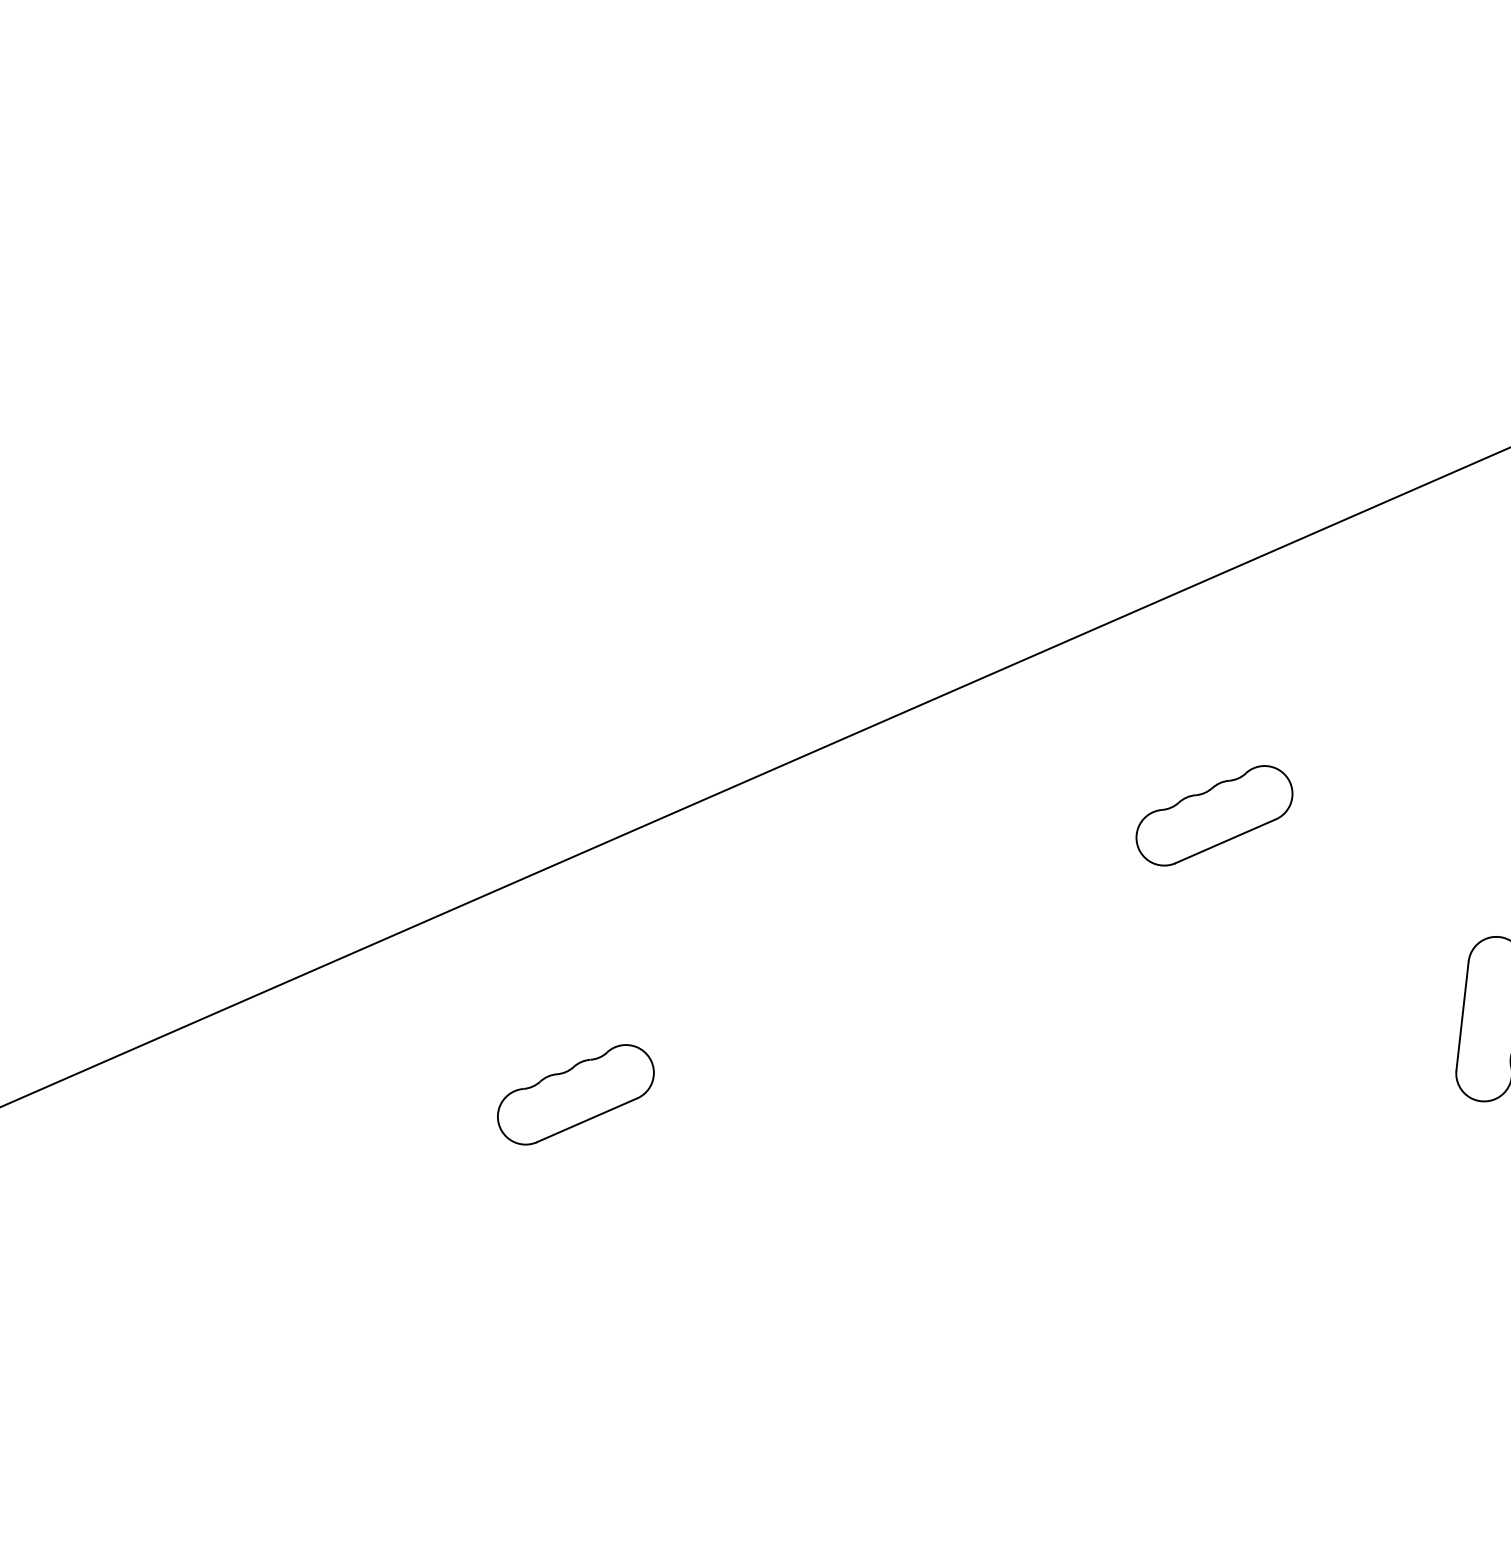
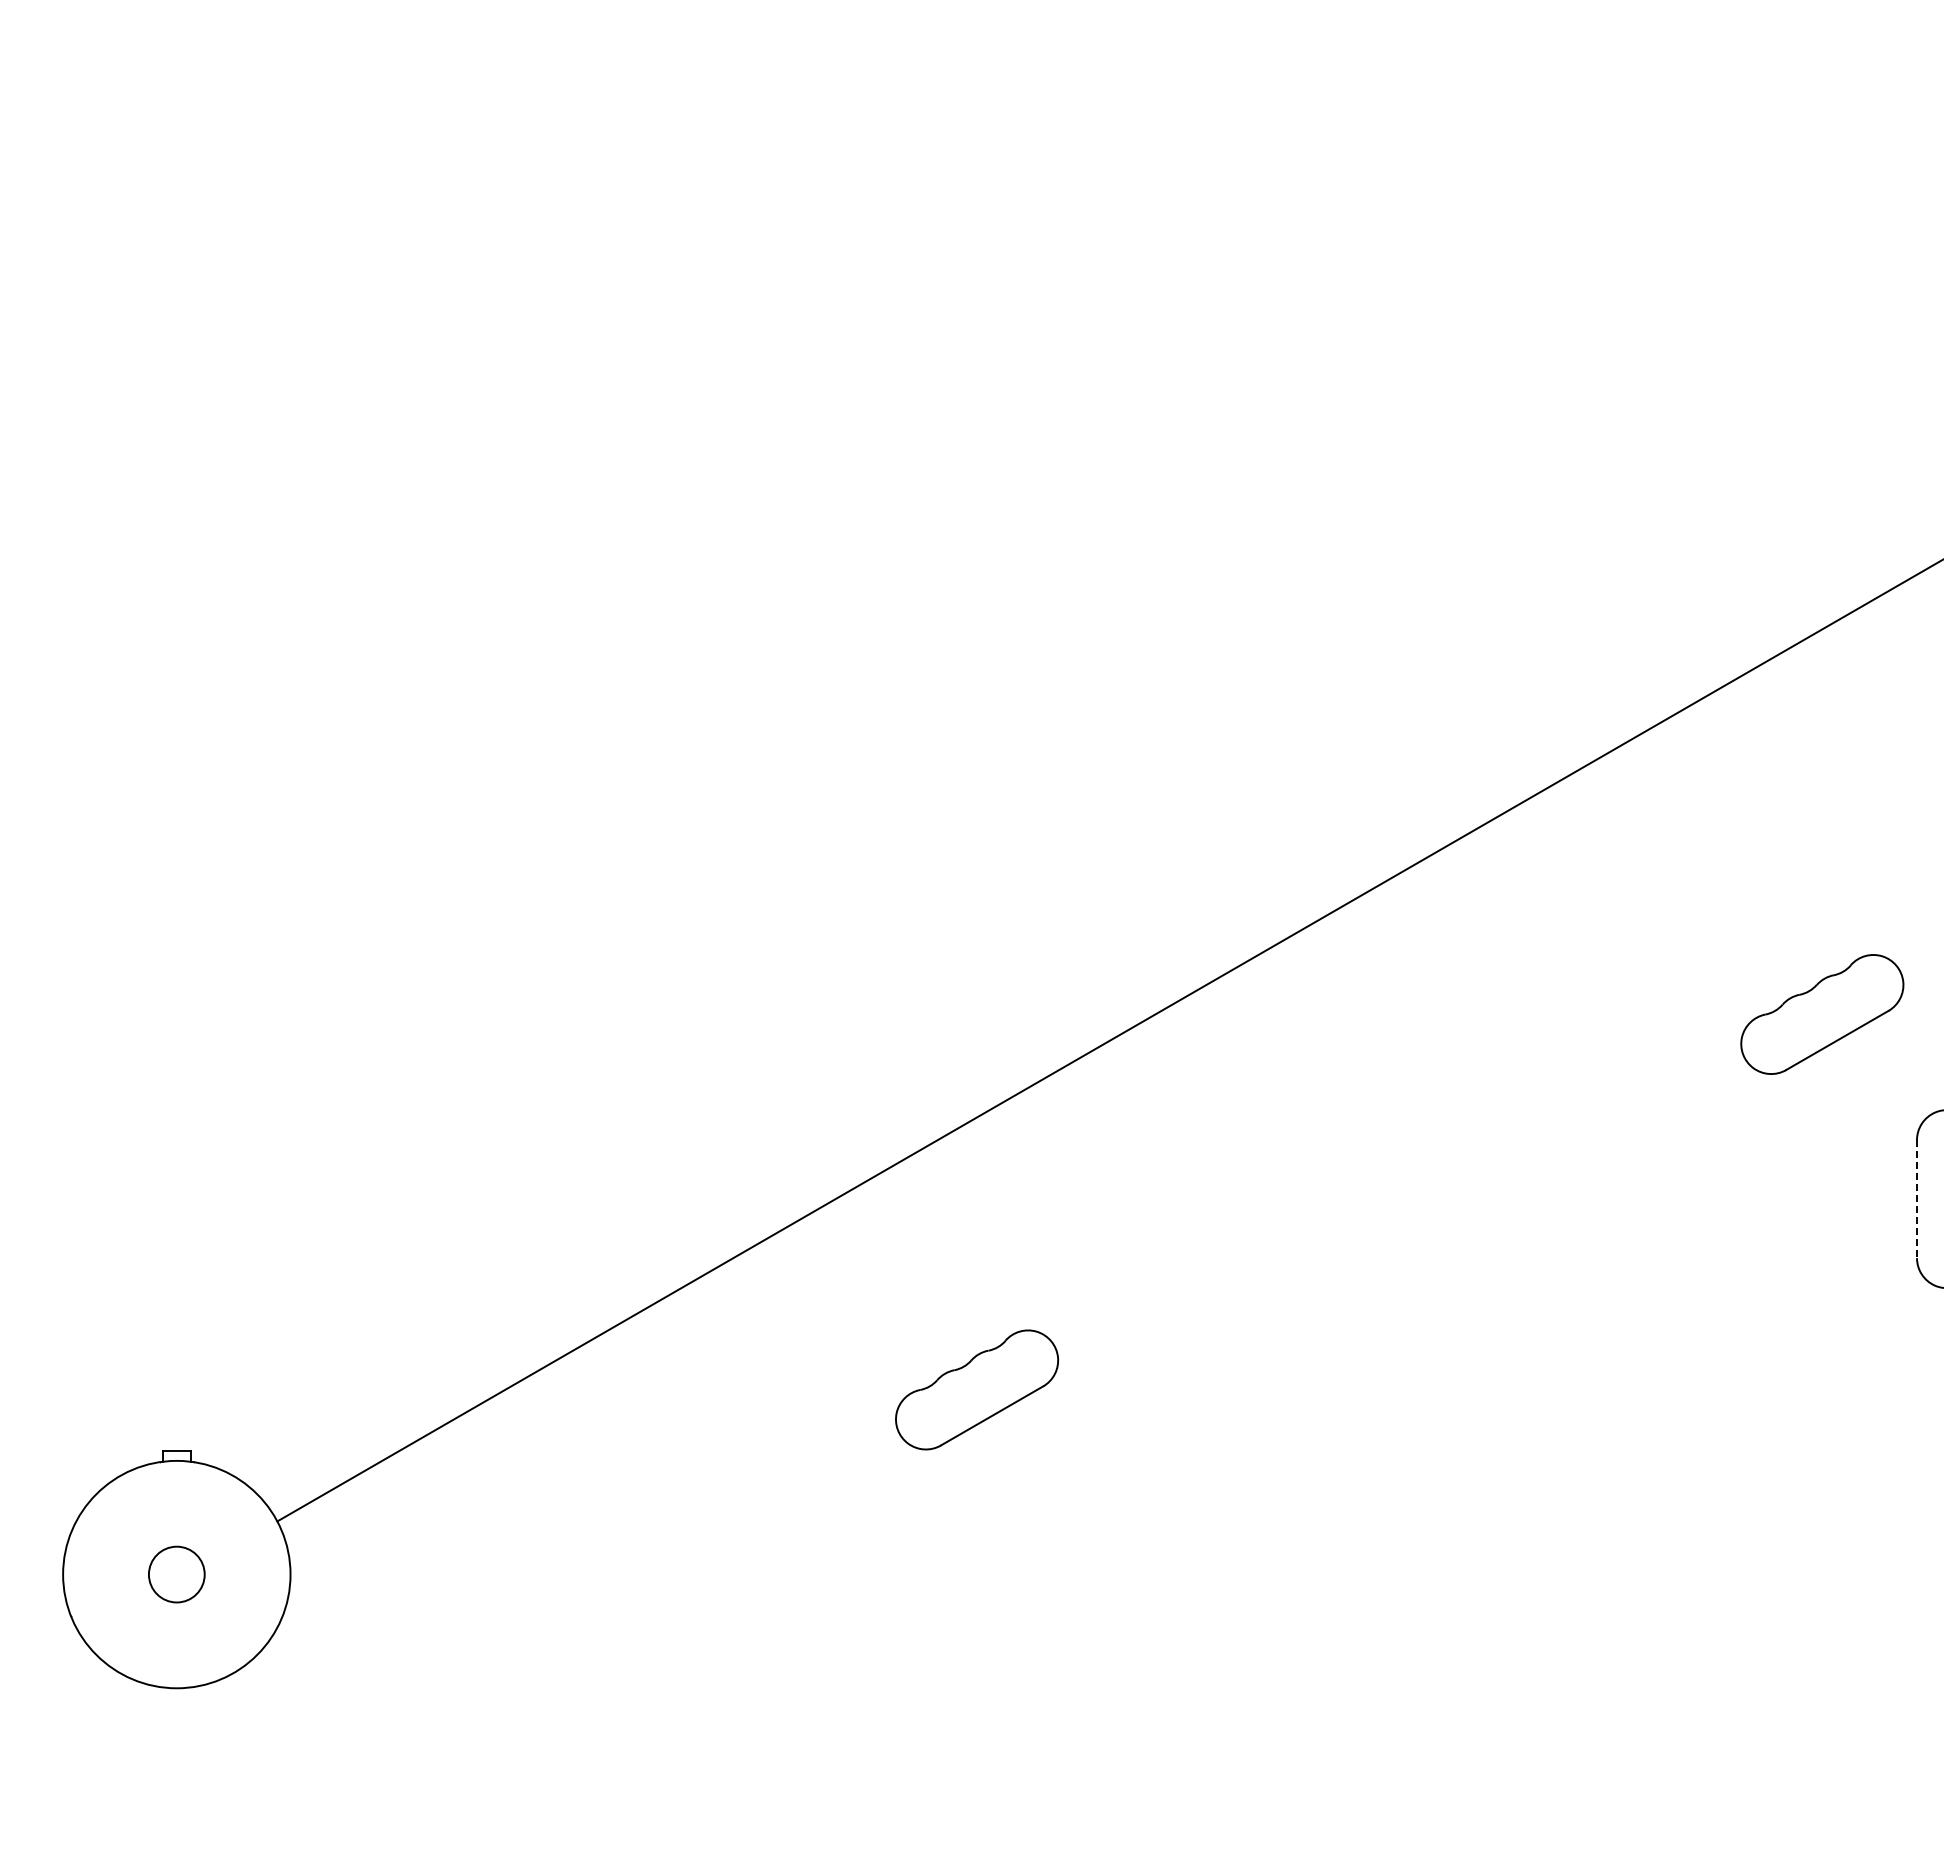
part: (1214, 815) -> (1822, 1014), moved
line: (1462, 1016) -> (1916, 1199), solid -> dashed

